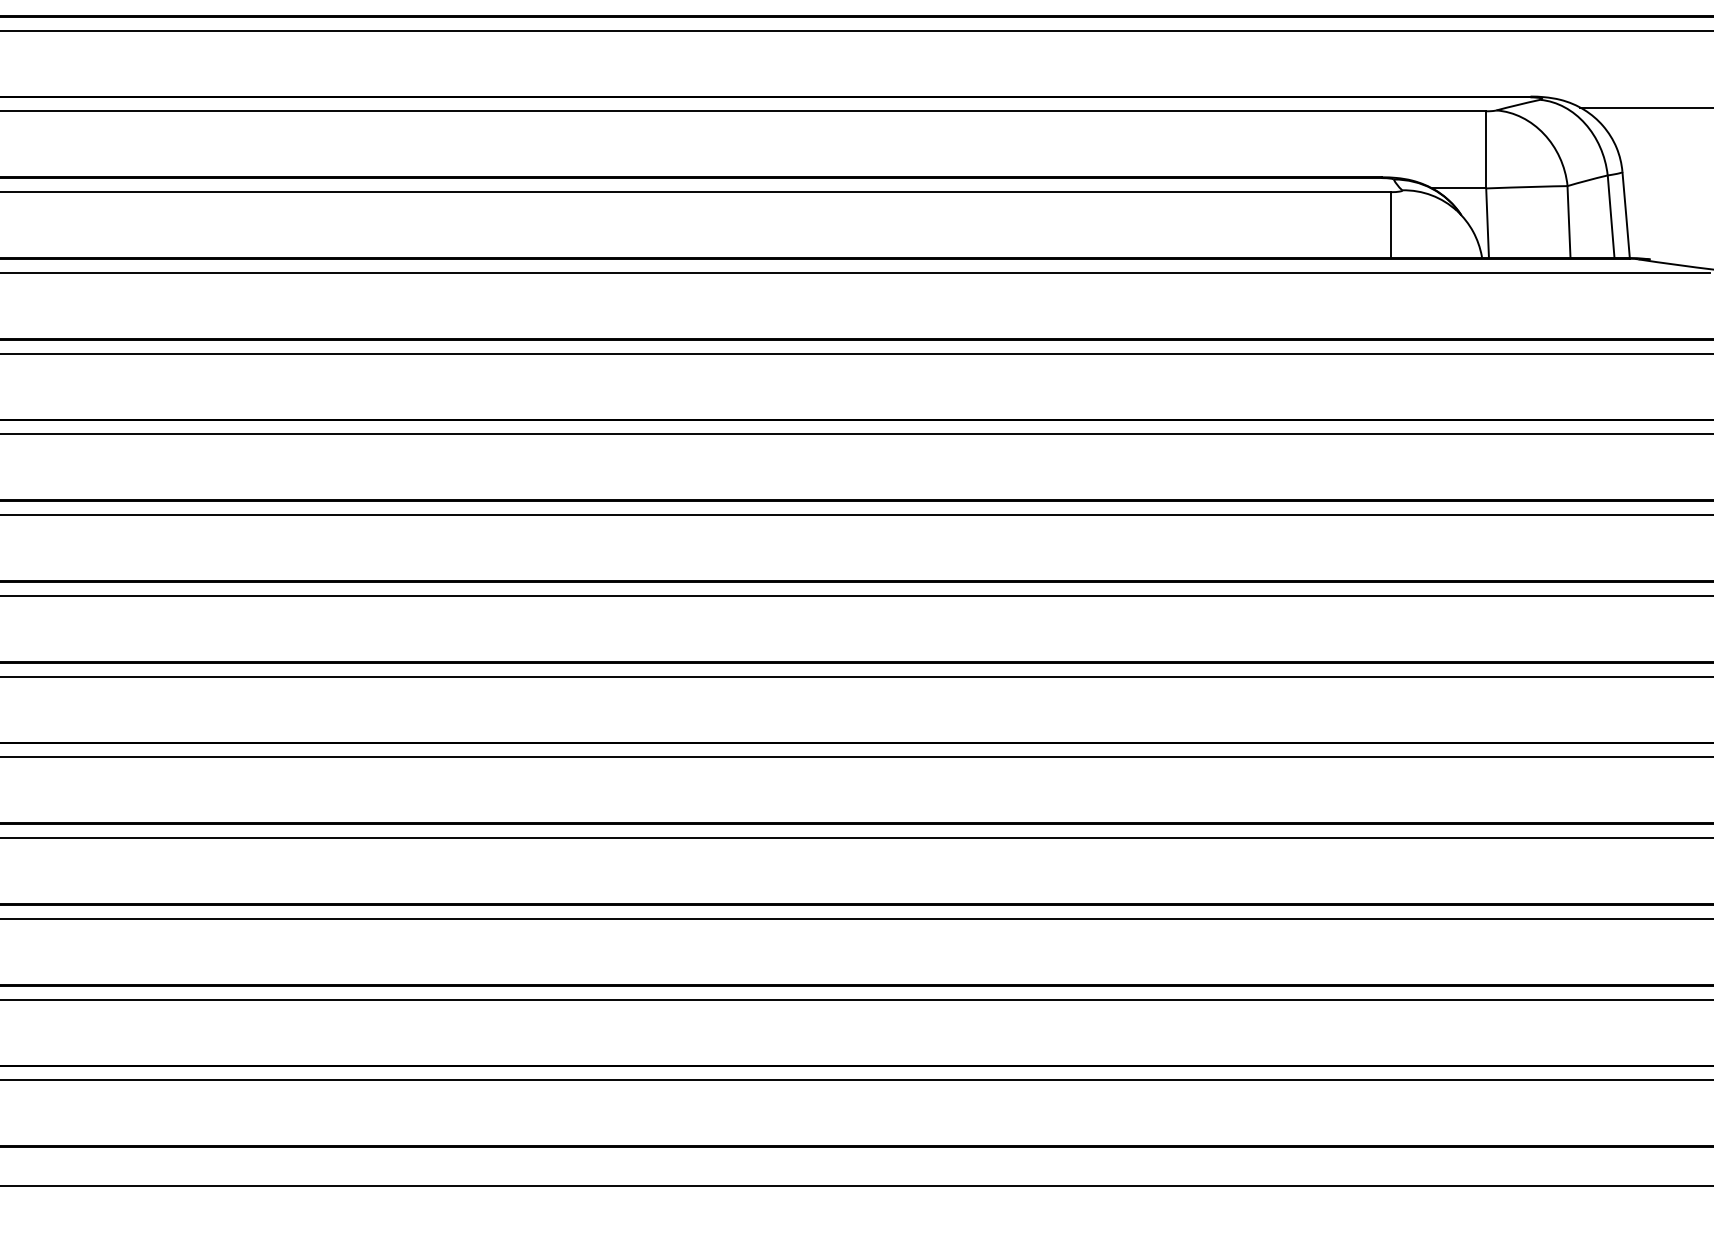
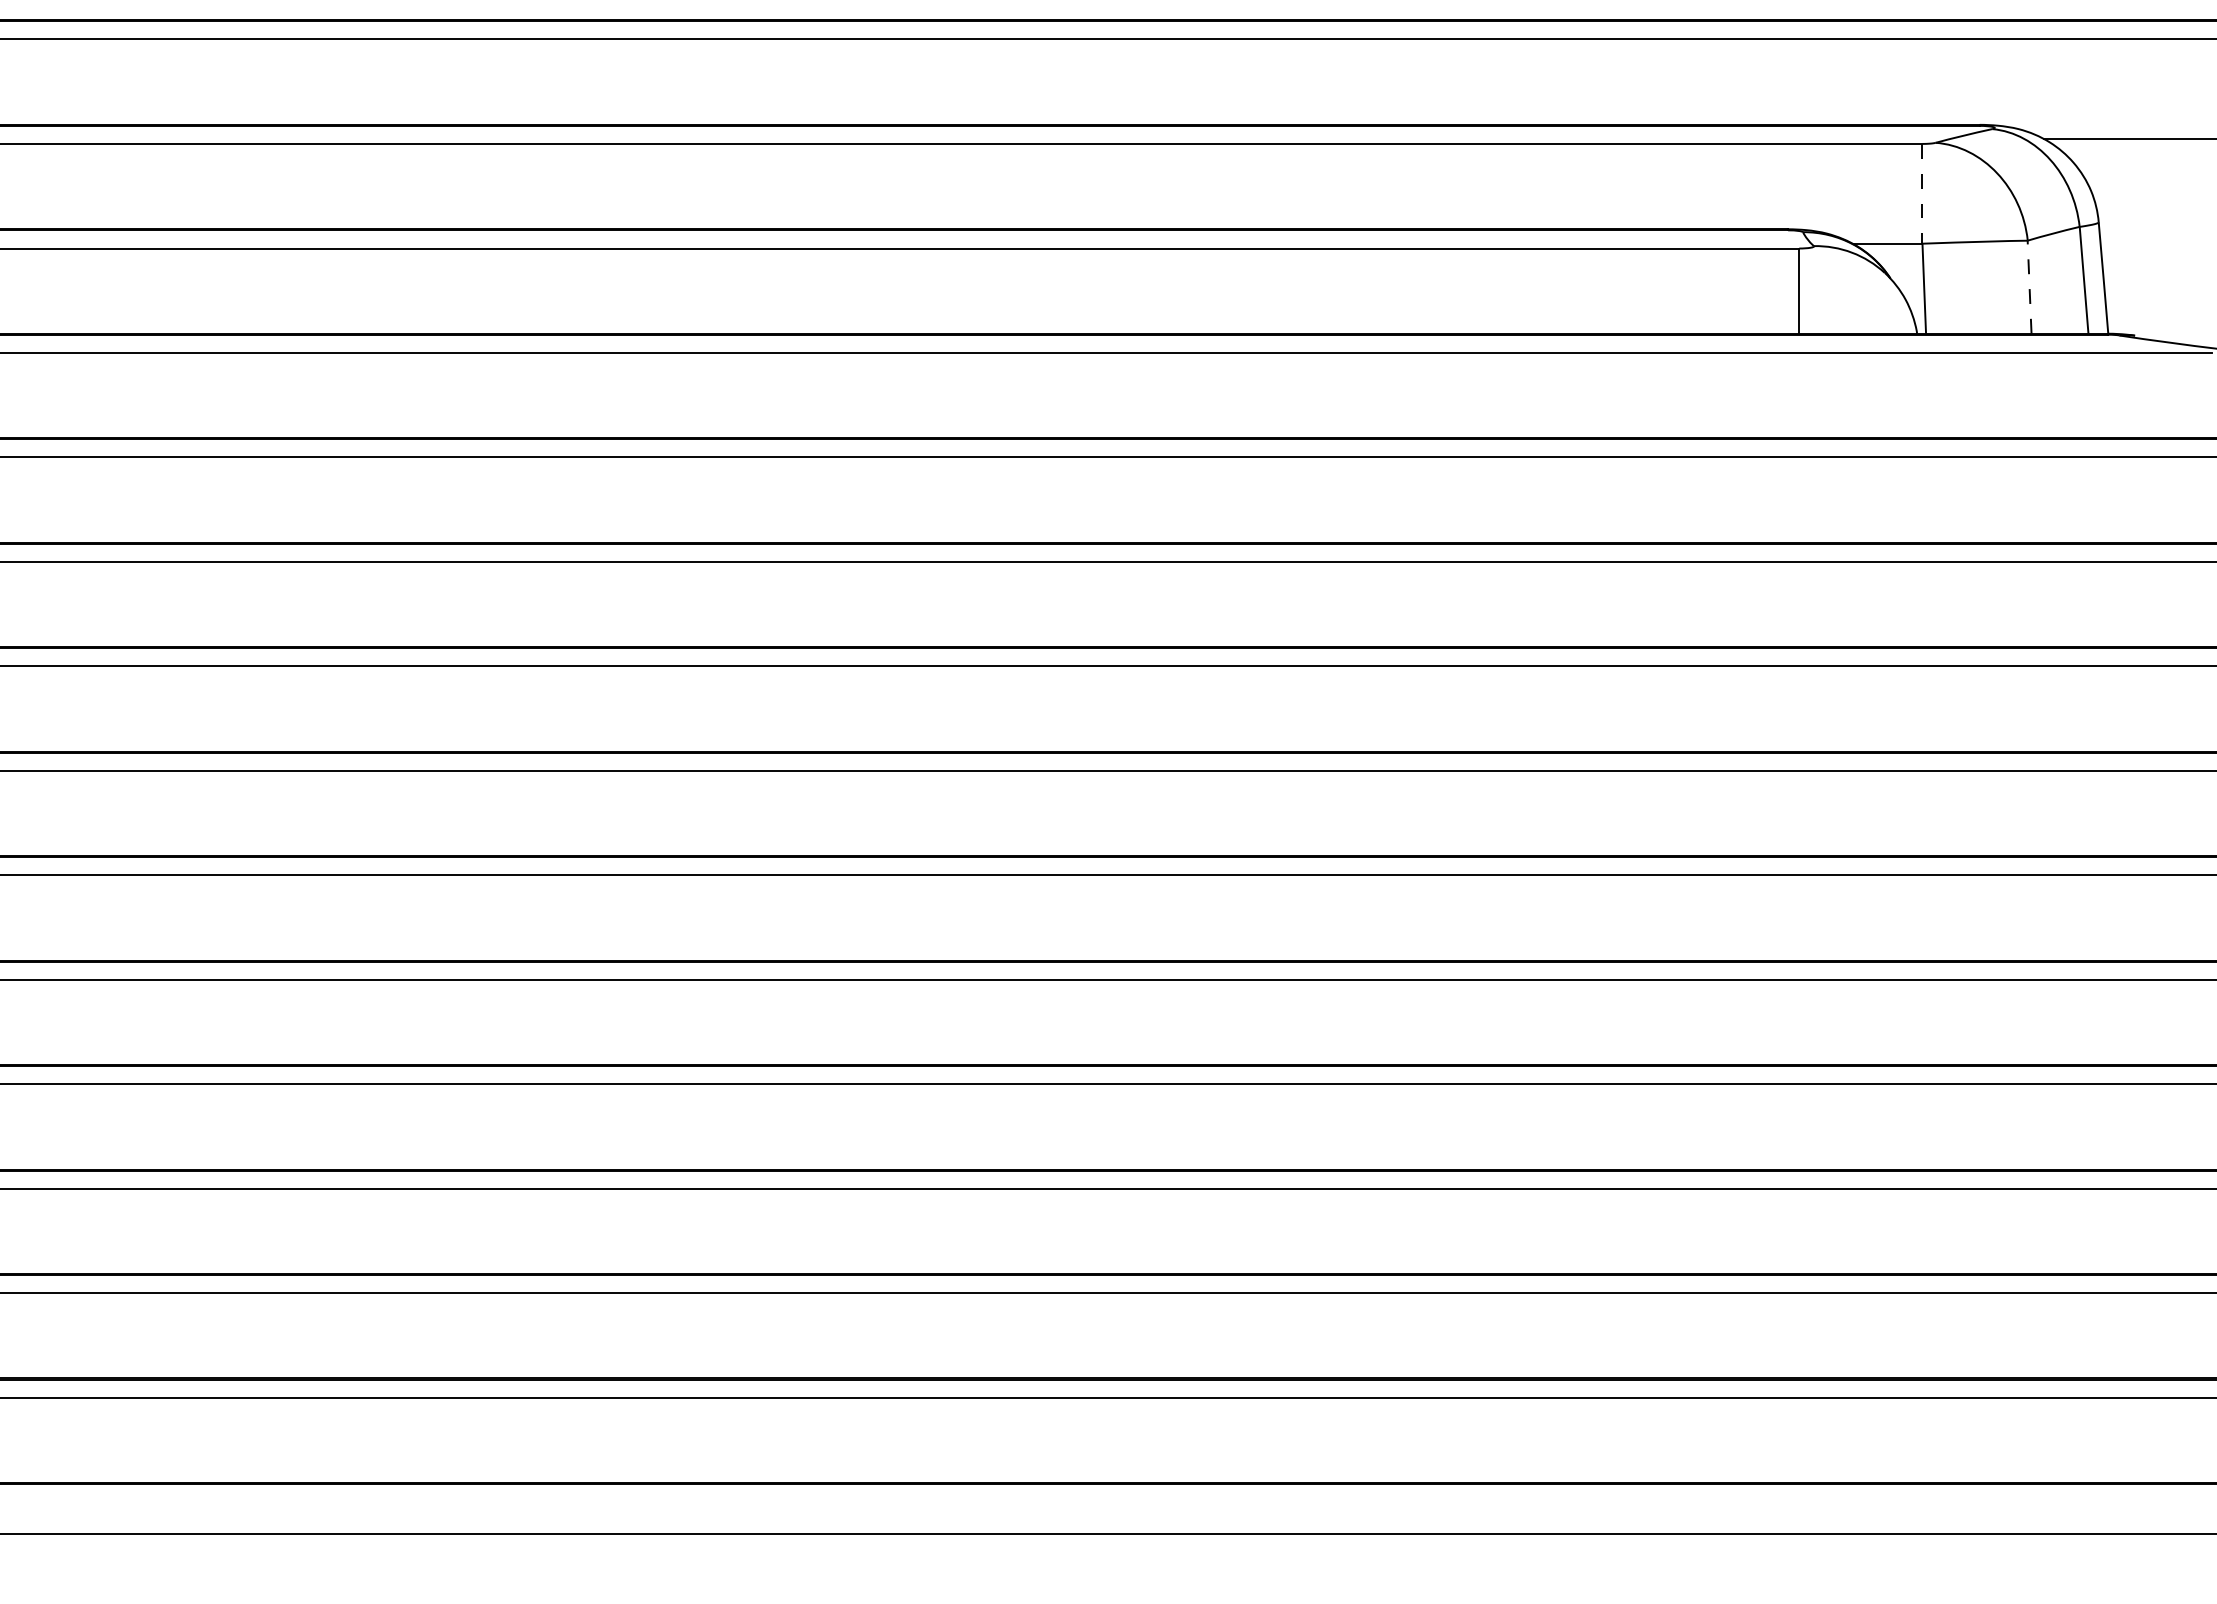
line: (1486, 149) -> (1922, 193), solid -> dashed
line: (1568, 222) -> (2029, 287), solid -> dashed

